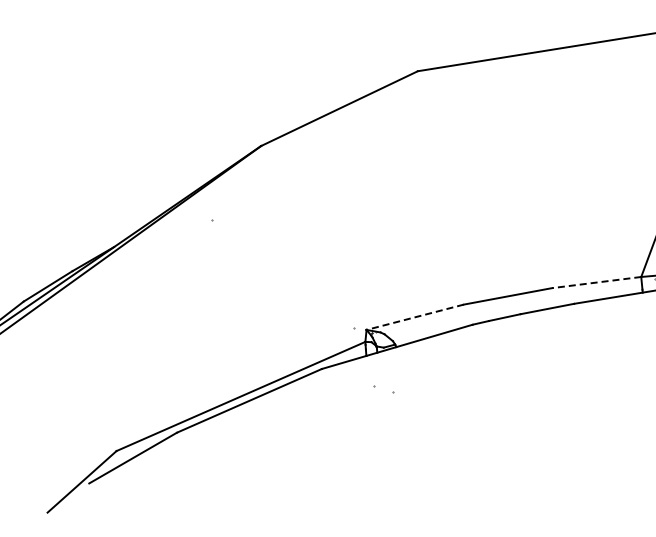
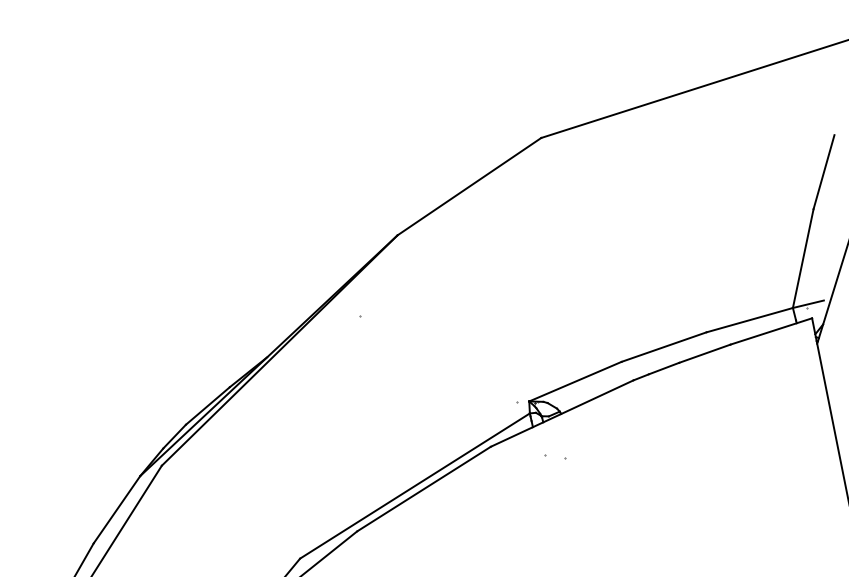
line: (596, 282) -> (749, 320), dashed -> solid
line: (415, 317) -> (575, 381), dashed -> solid

